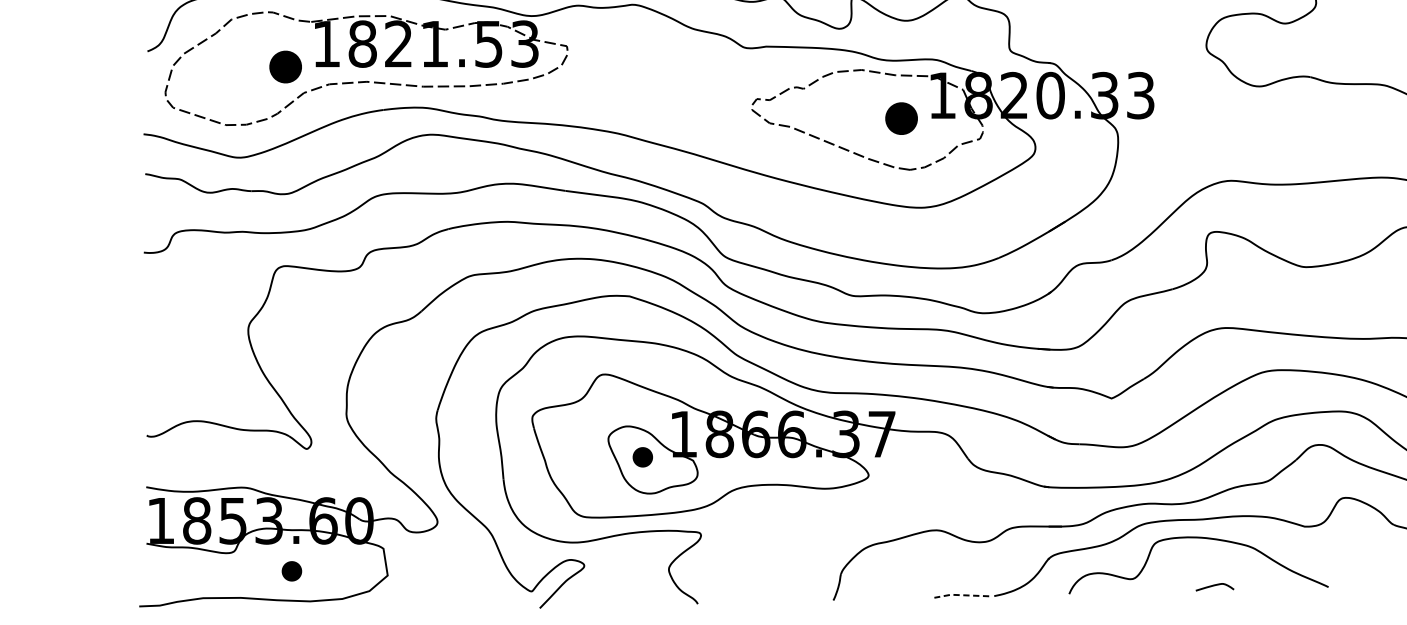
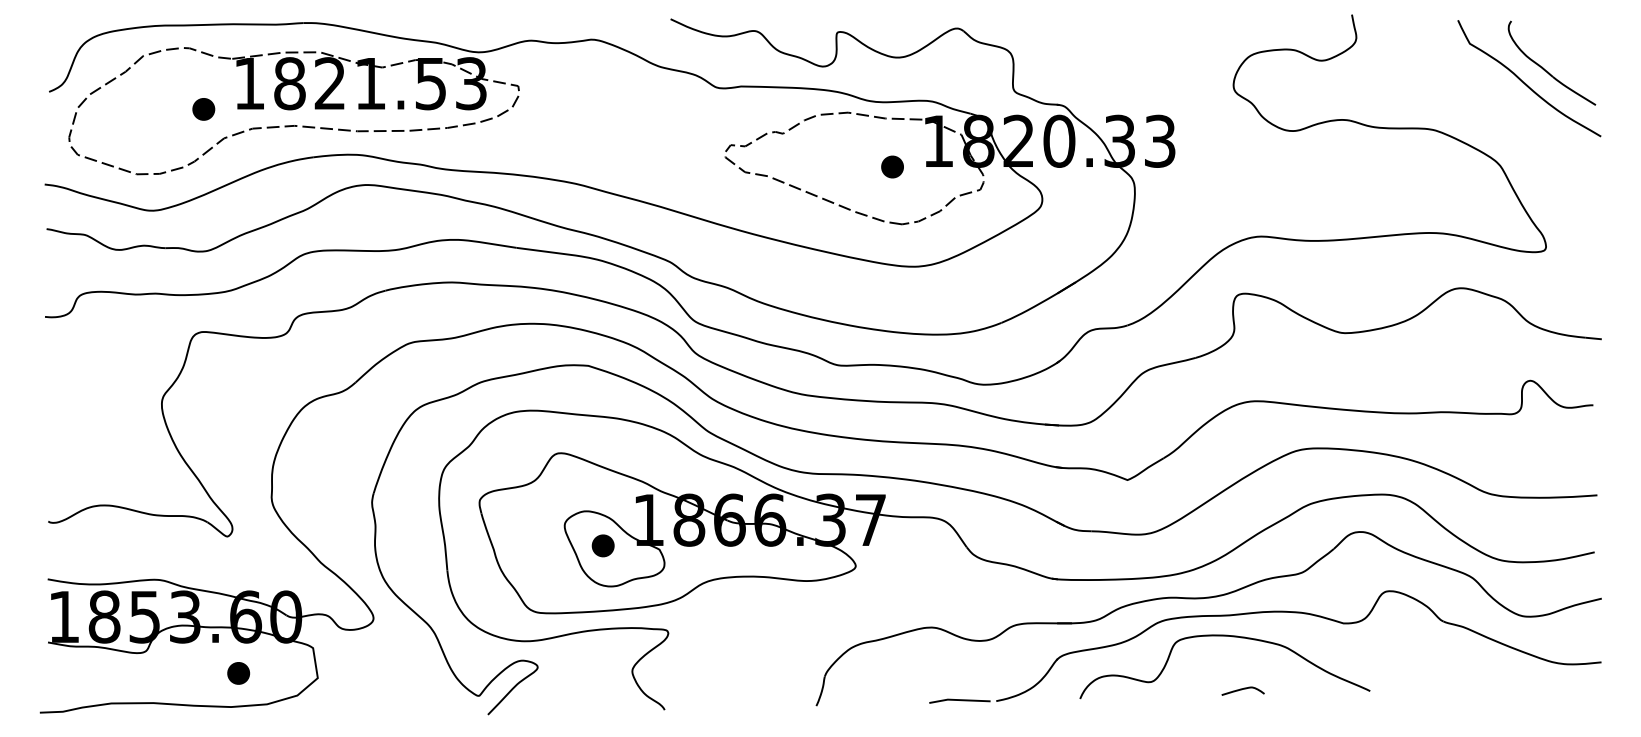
part: (285, 67) -> (203, 109), size x0.62
part: (901, 118) -> (892, 166), size x0.62
part: (291, 571) -> (238, 673), moved
line: (960, 595) -> (958, 700), dashed -> solid

